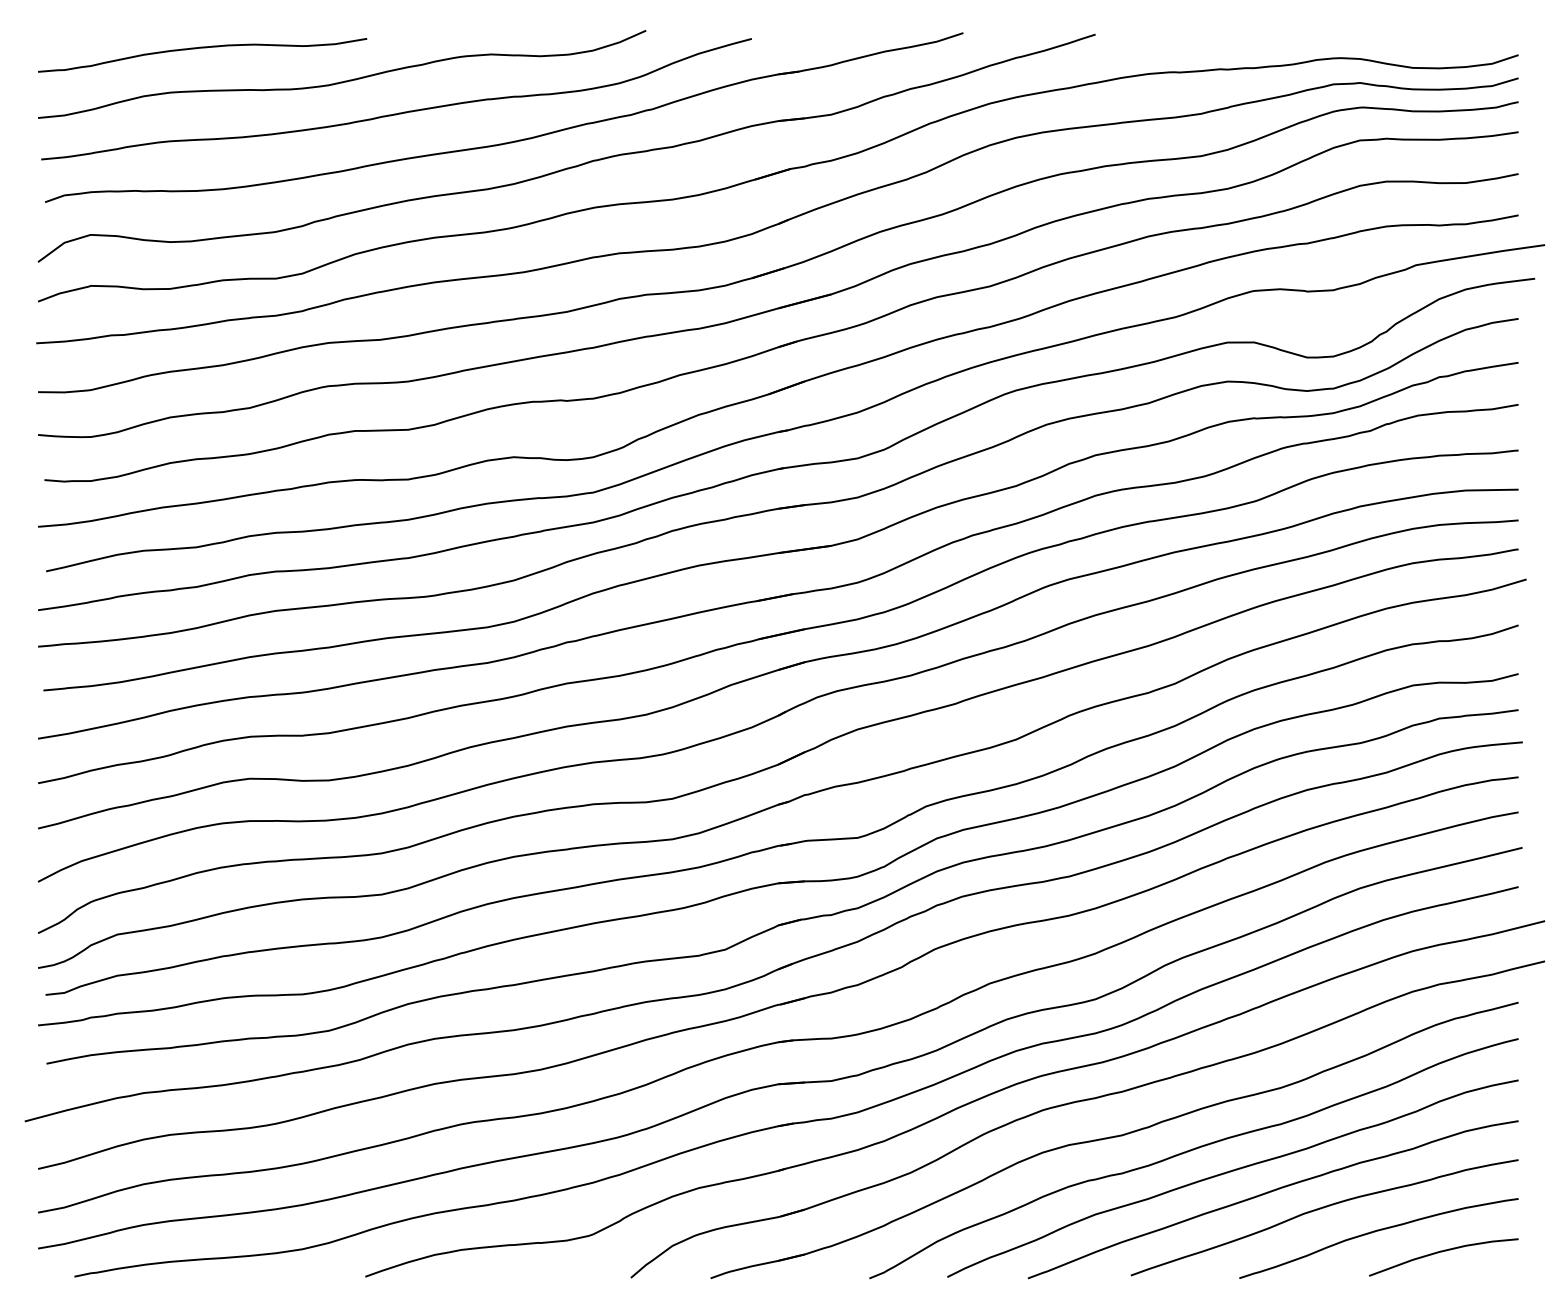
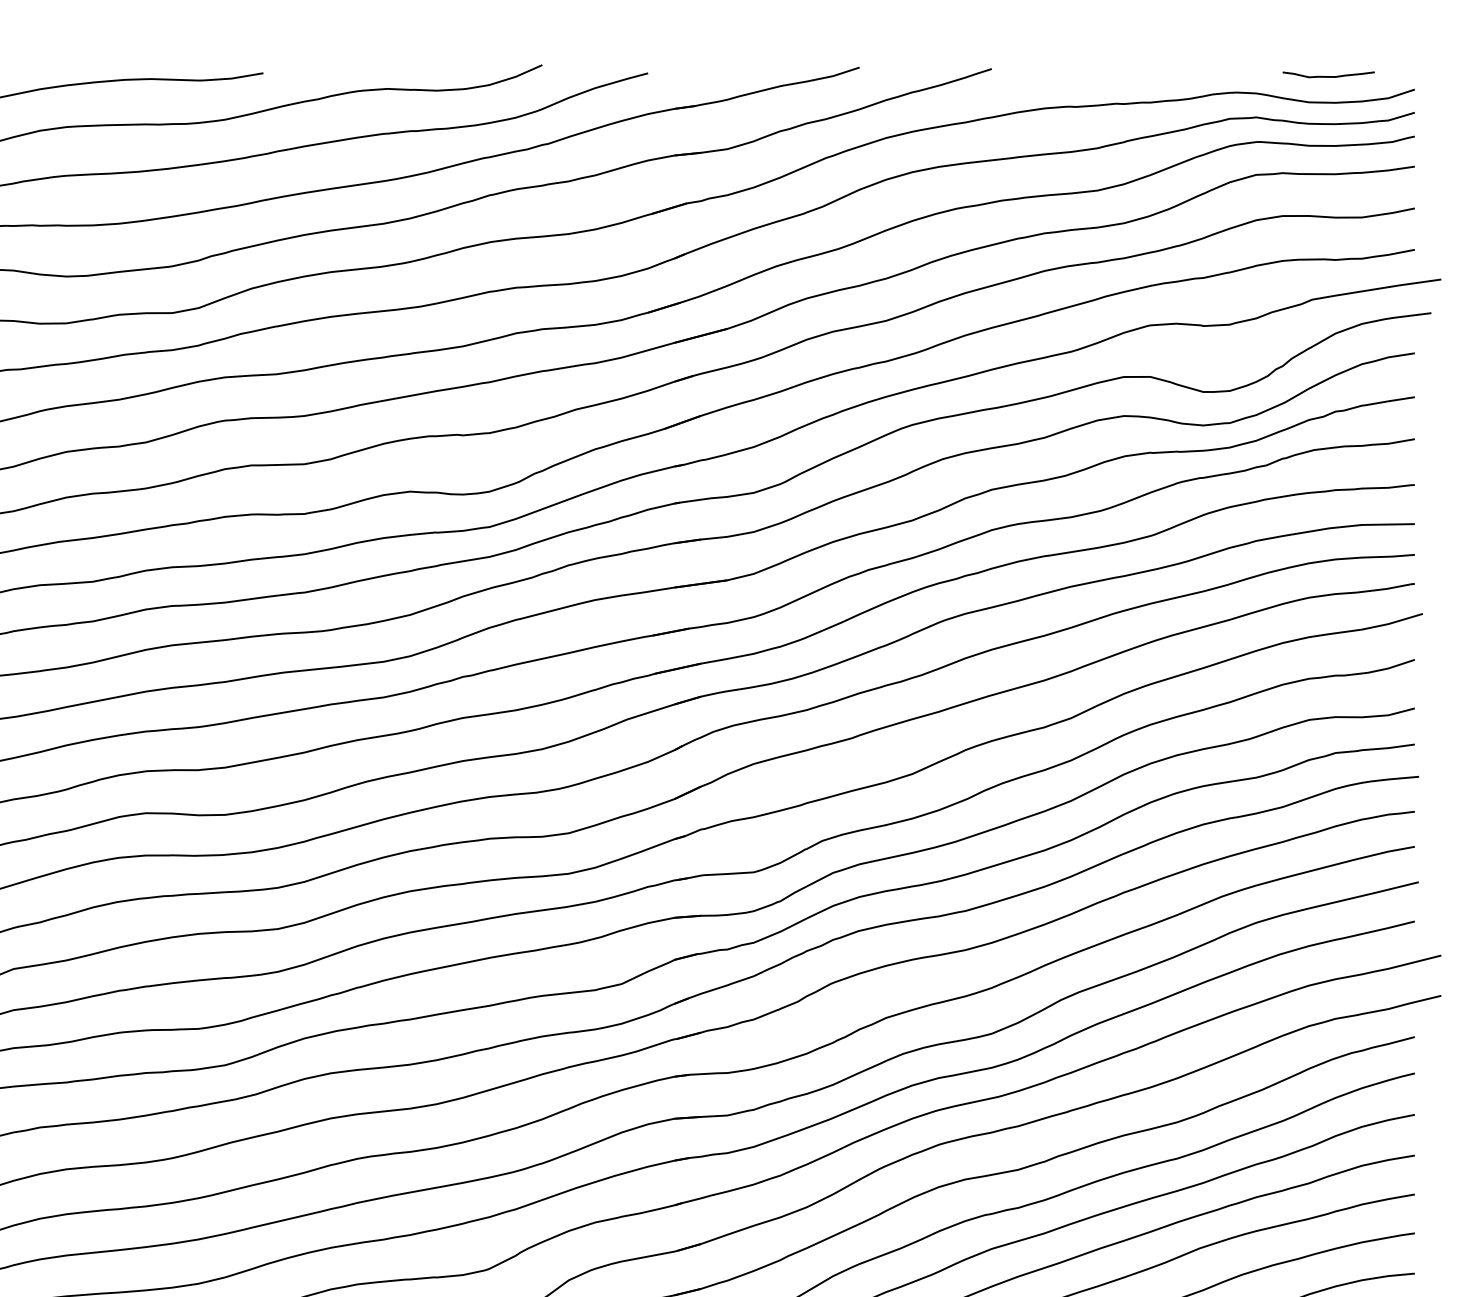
curve: (1432, 41) -> (1328, 75), added

